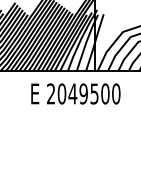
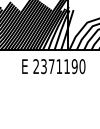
text: (83, 93) -> (59, 66), 2049500 -> 2371190

